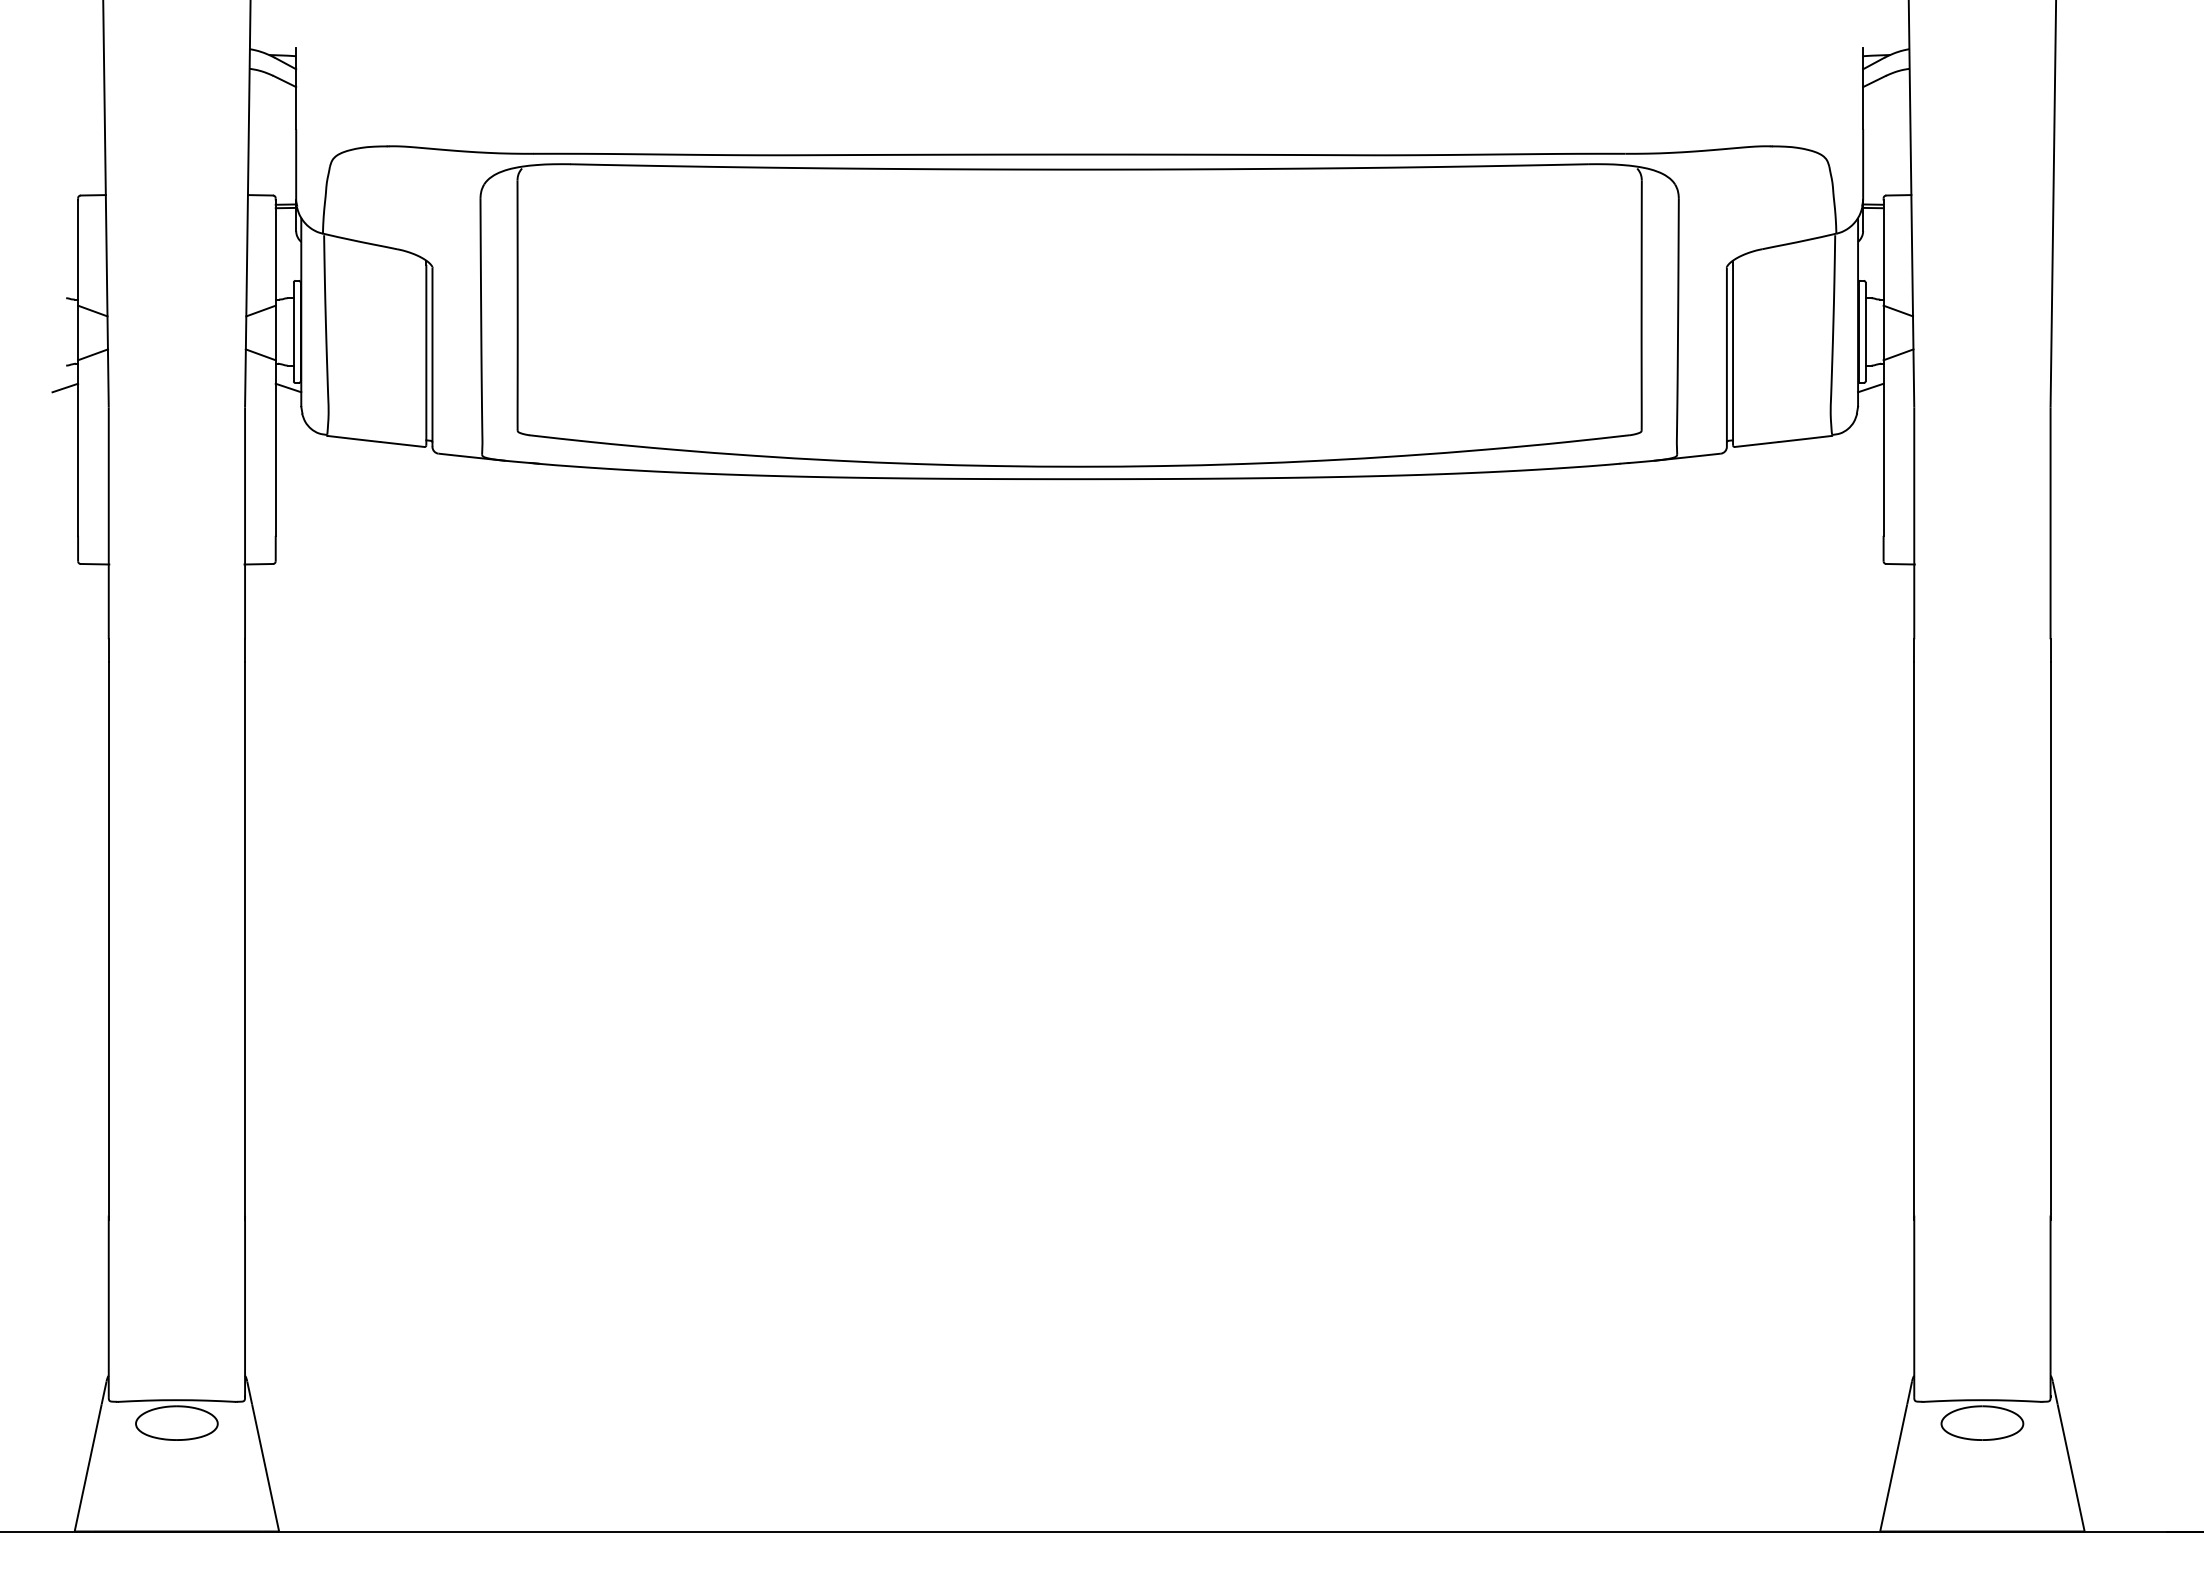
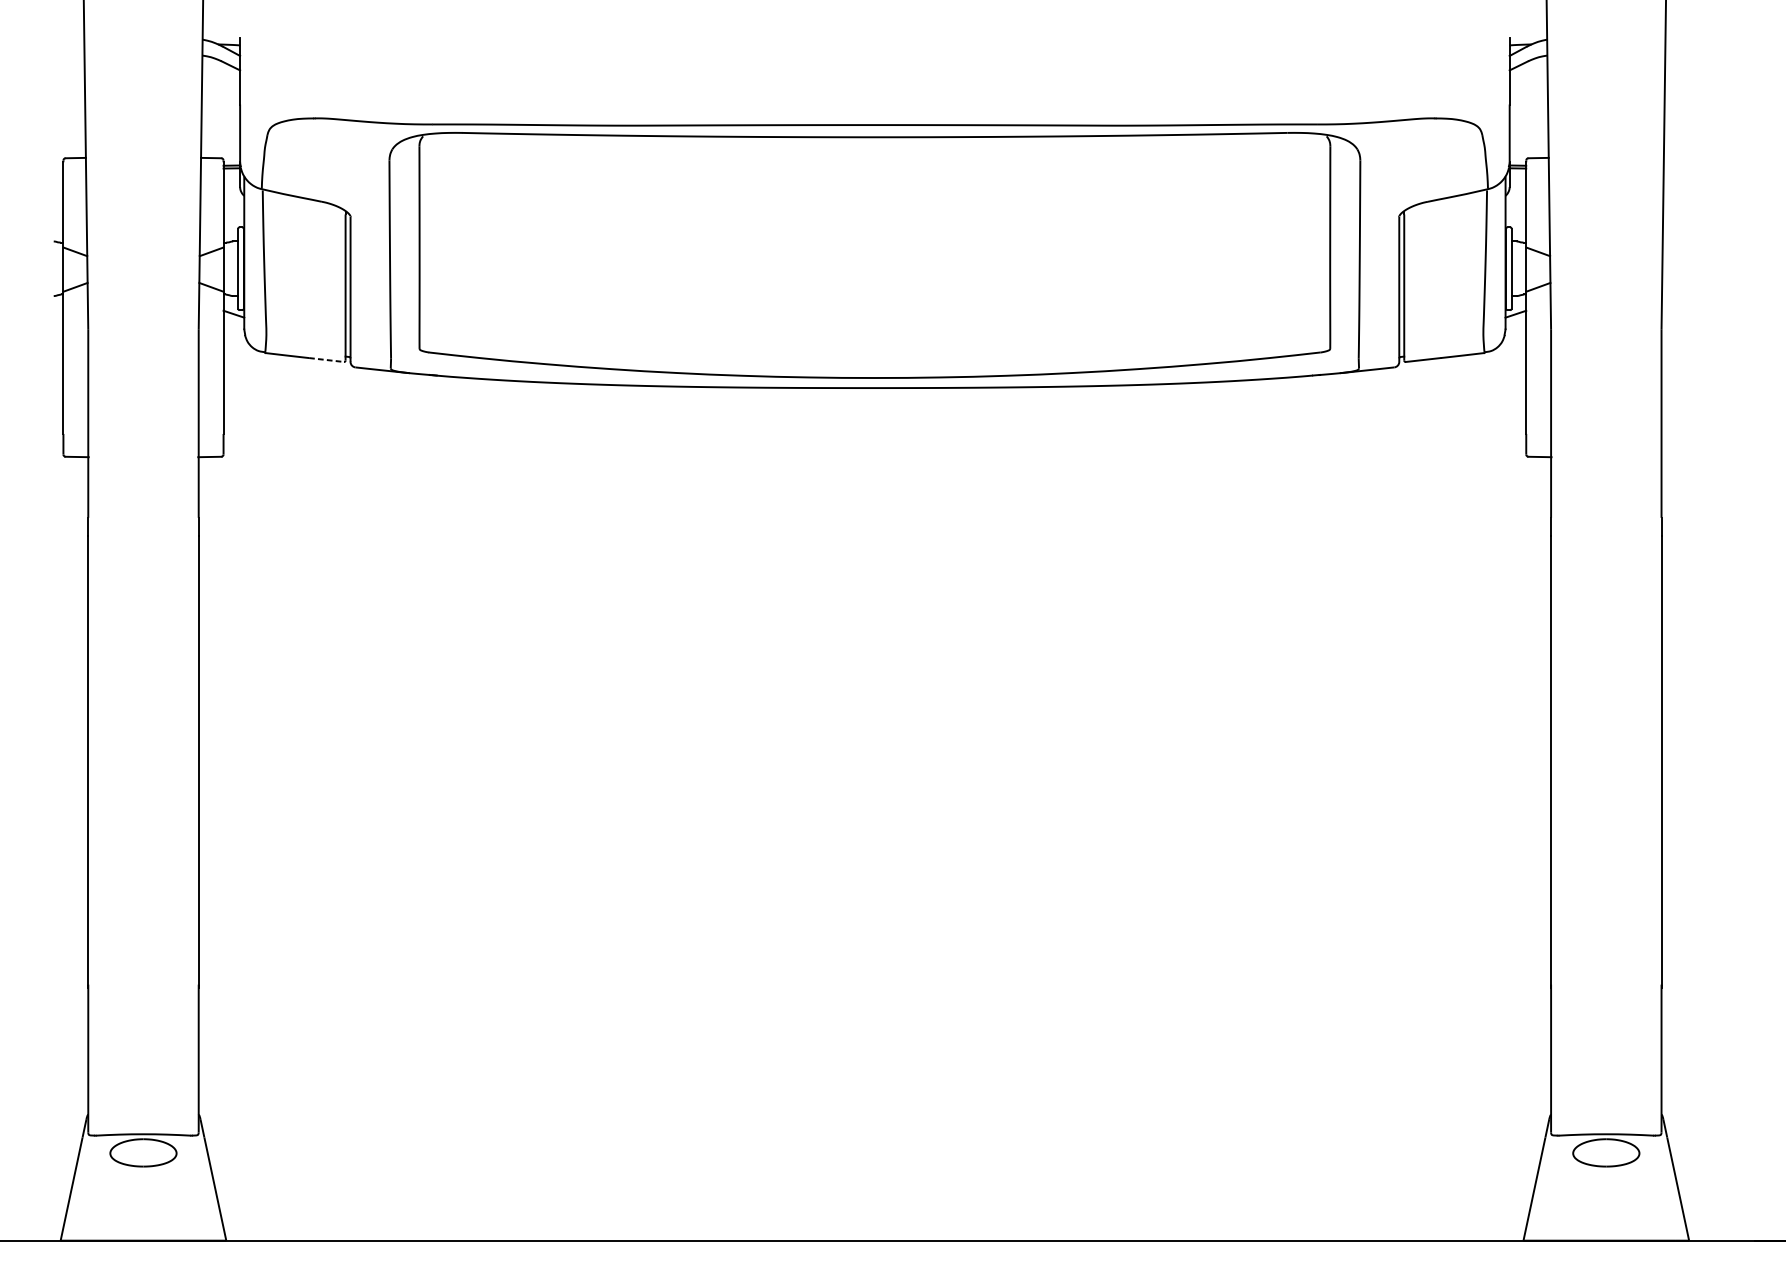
line: (65, 387) -> (53, 313), removed
line: (402, 444) -> (326, 359), solid -> dashed

